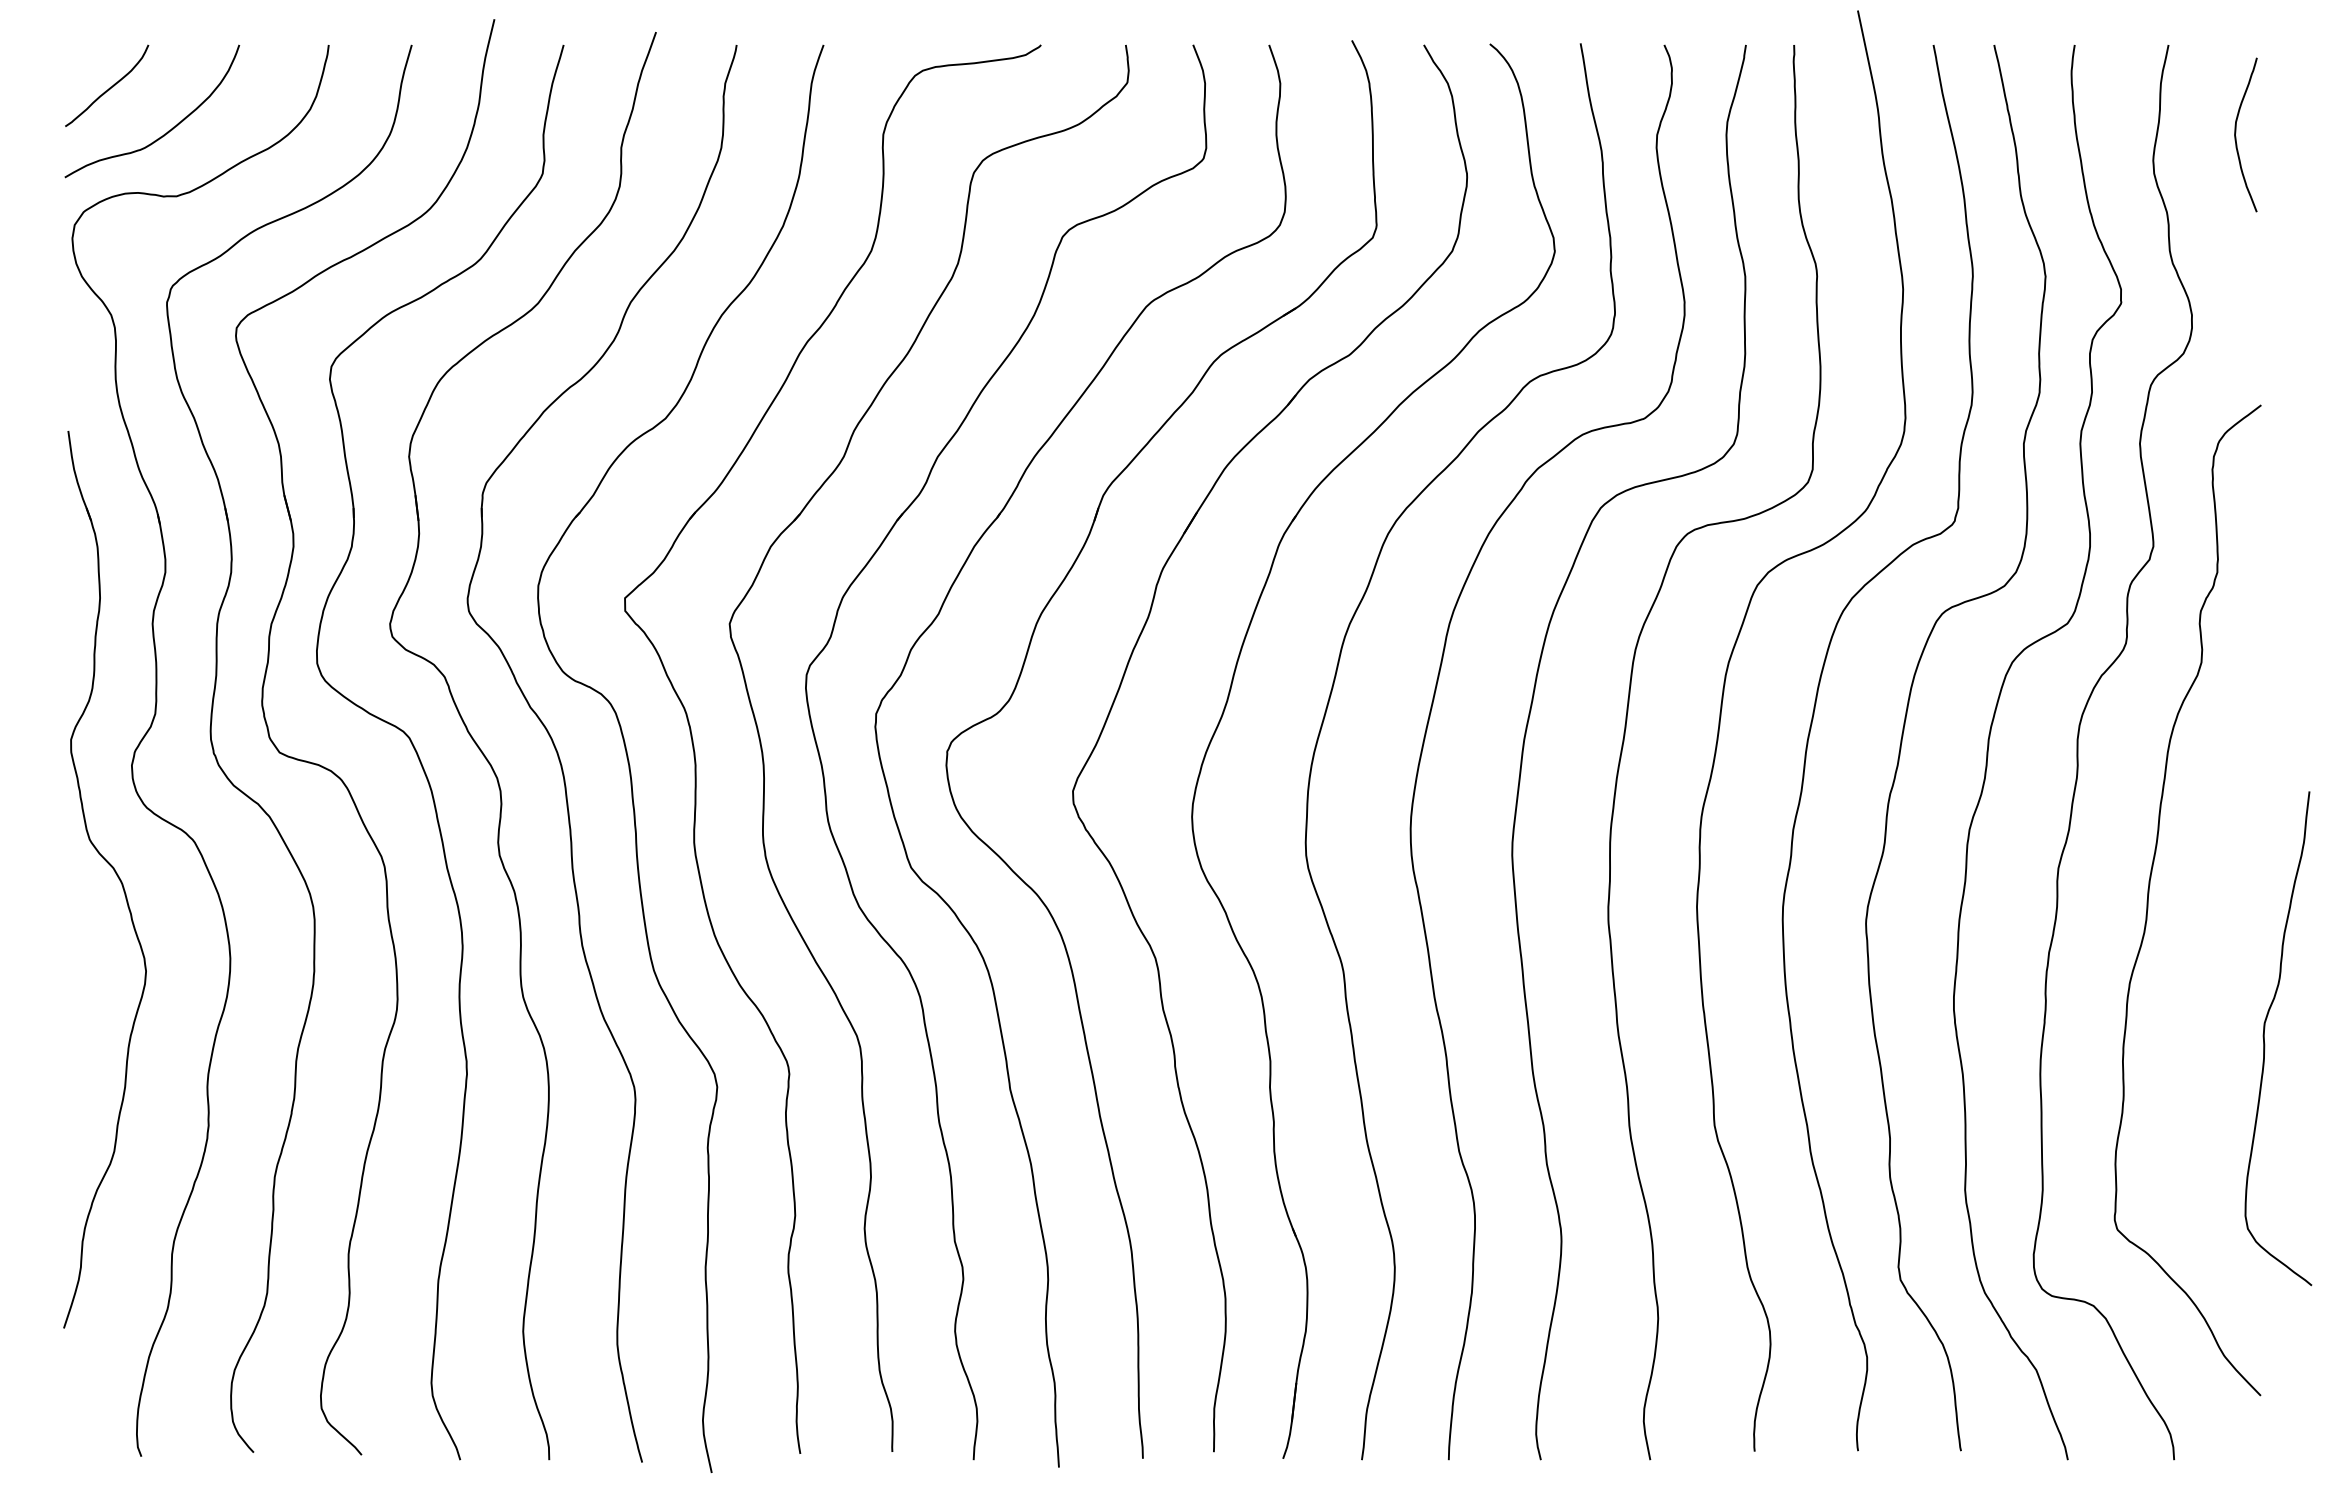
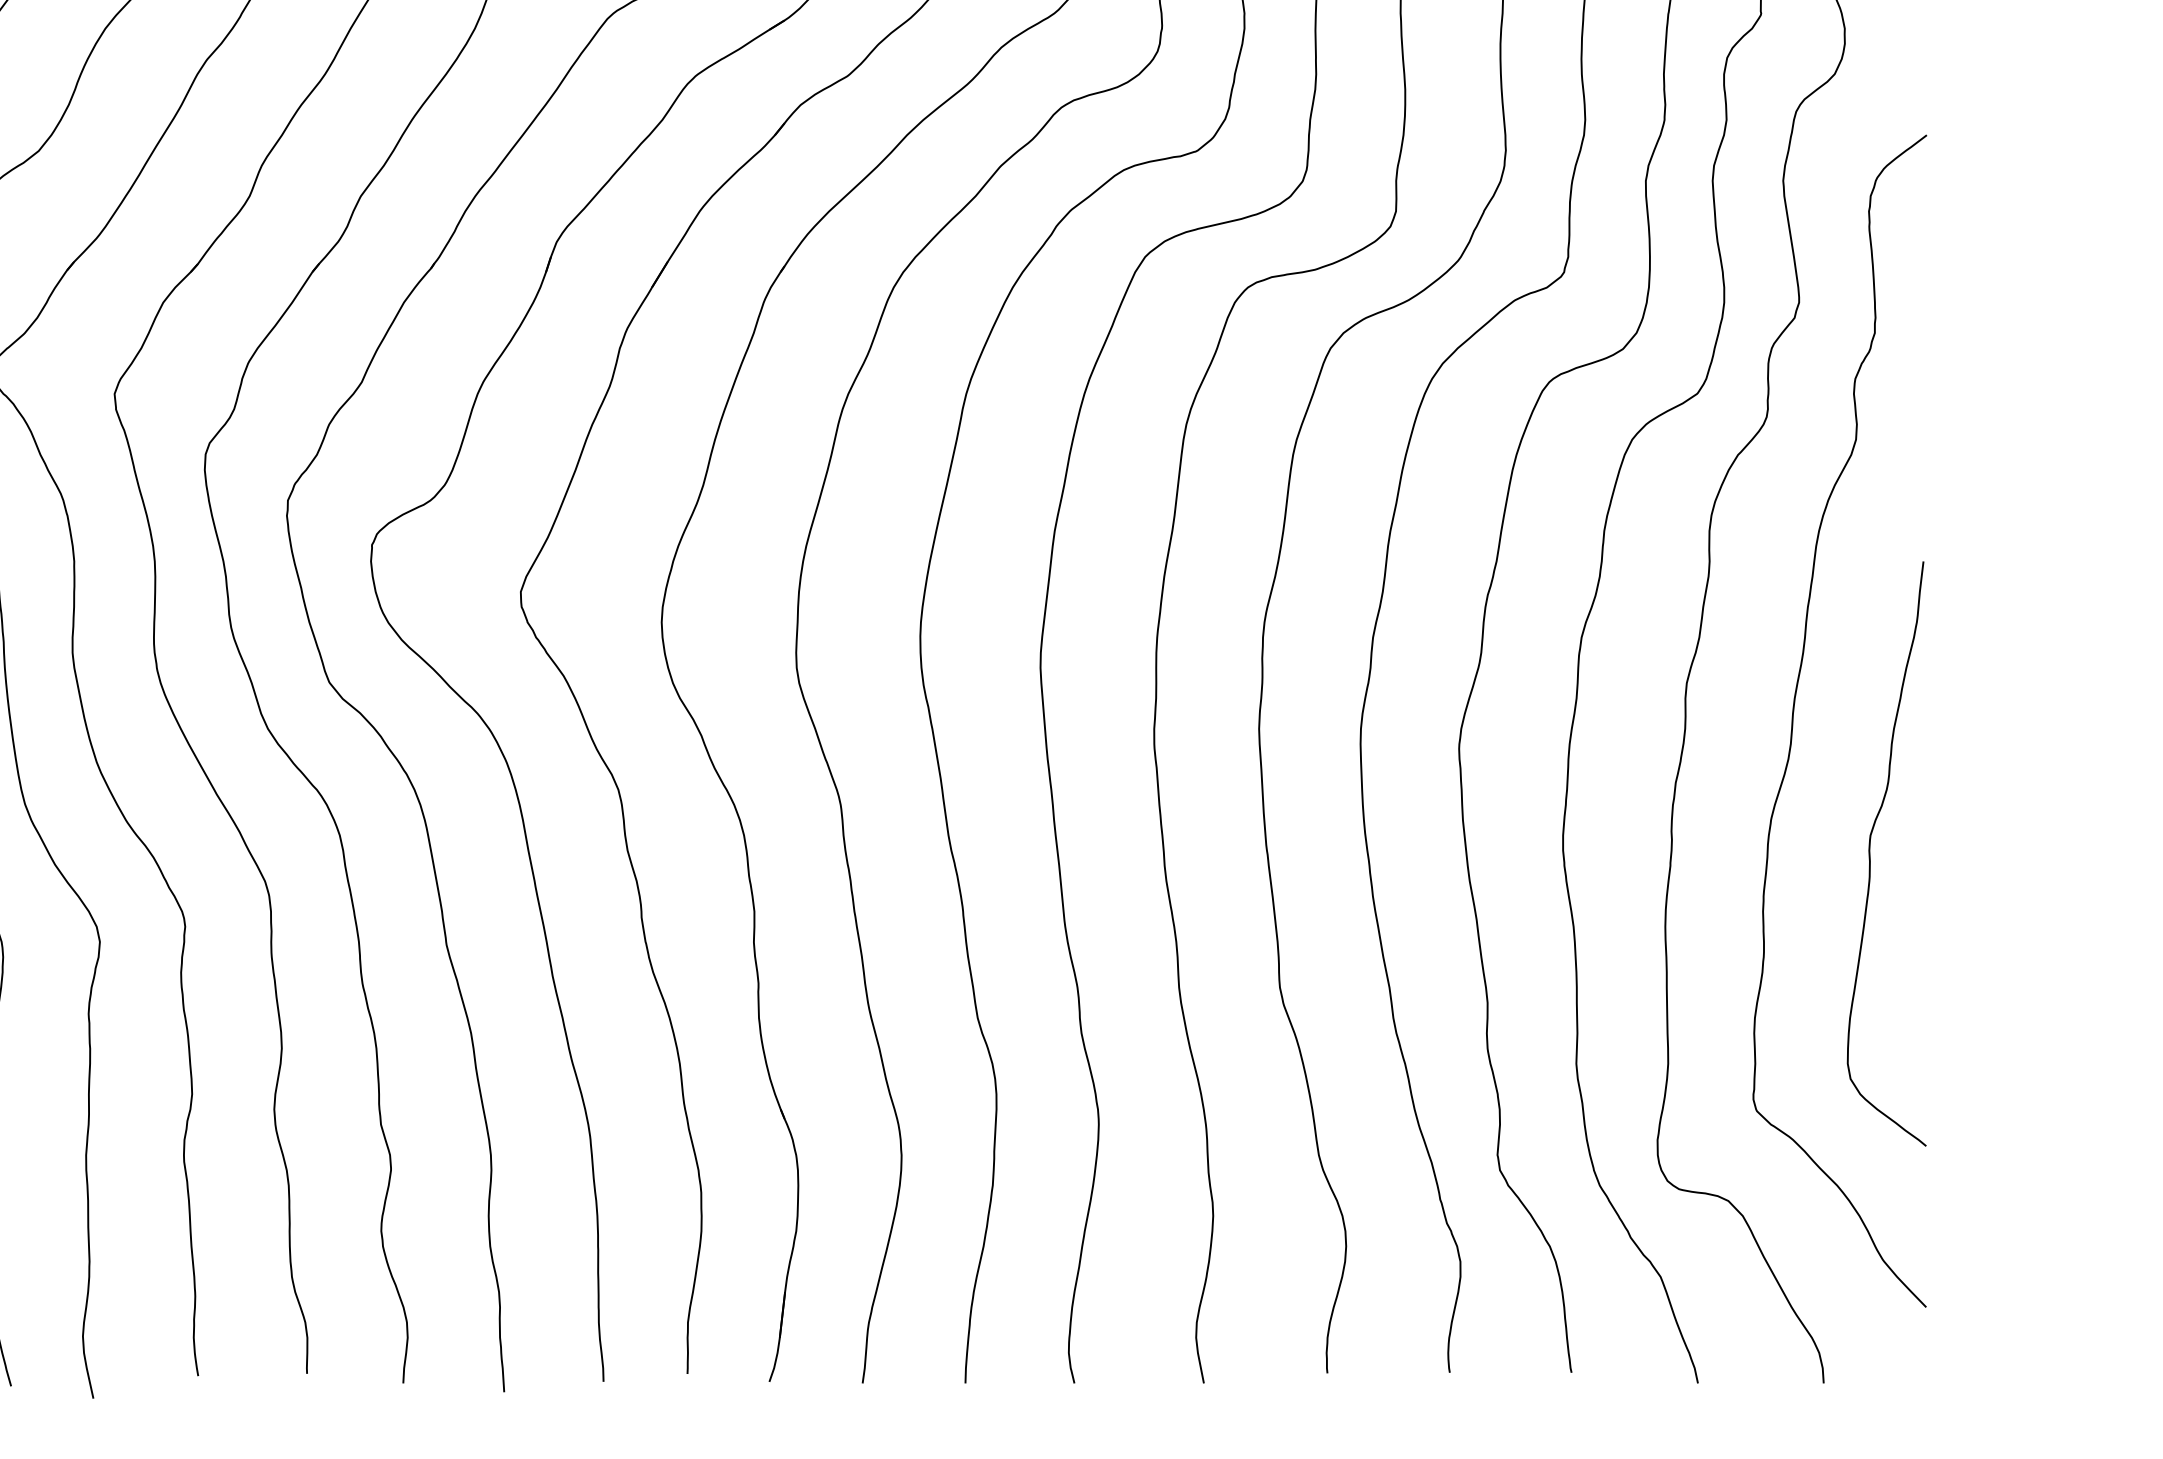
curve: (2264, 1038) -> (1870, 853), moved

